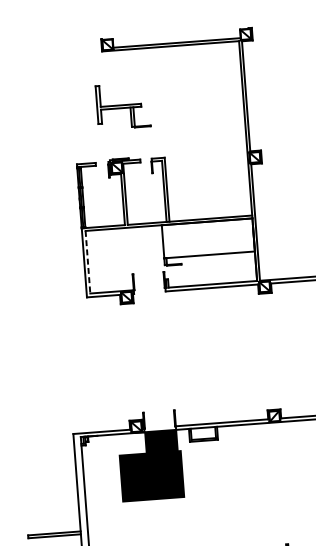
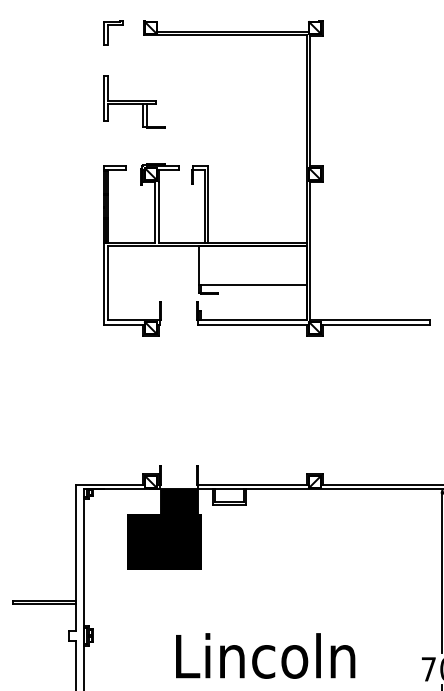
part: (76, 51) -> (113, 32), added
part: (122, 105) -> (134, 101), moved
line: (88, 262) -> (108, 283), dashed -> solid

